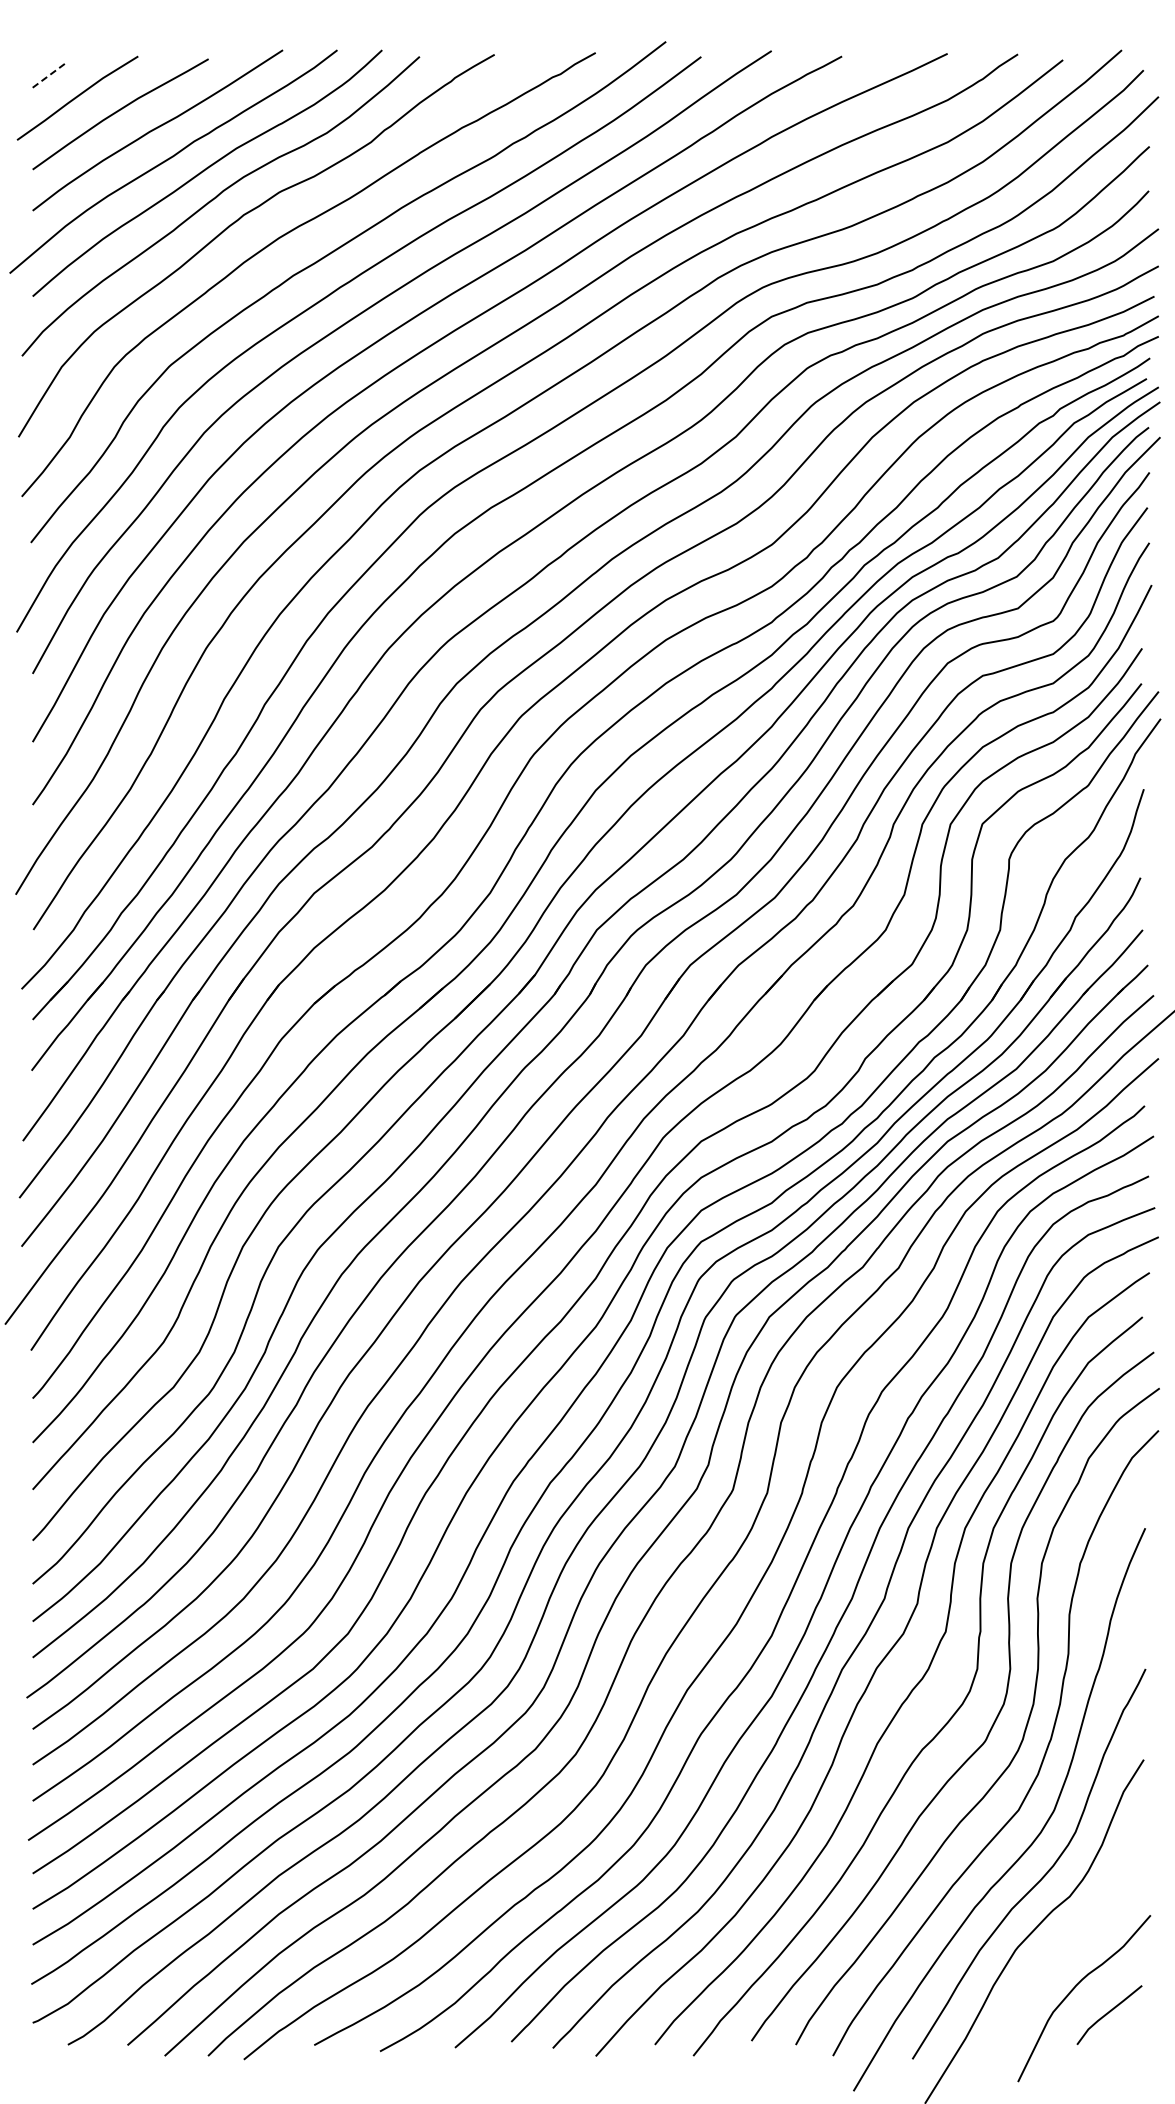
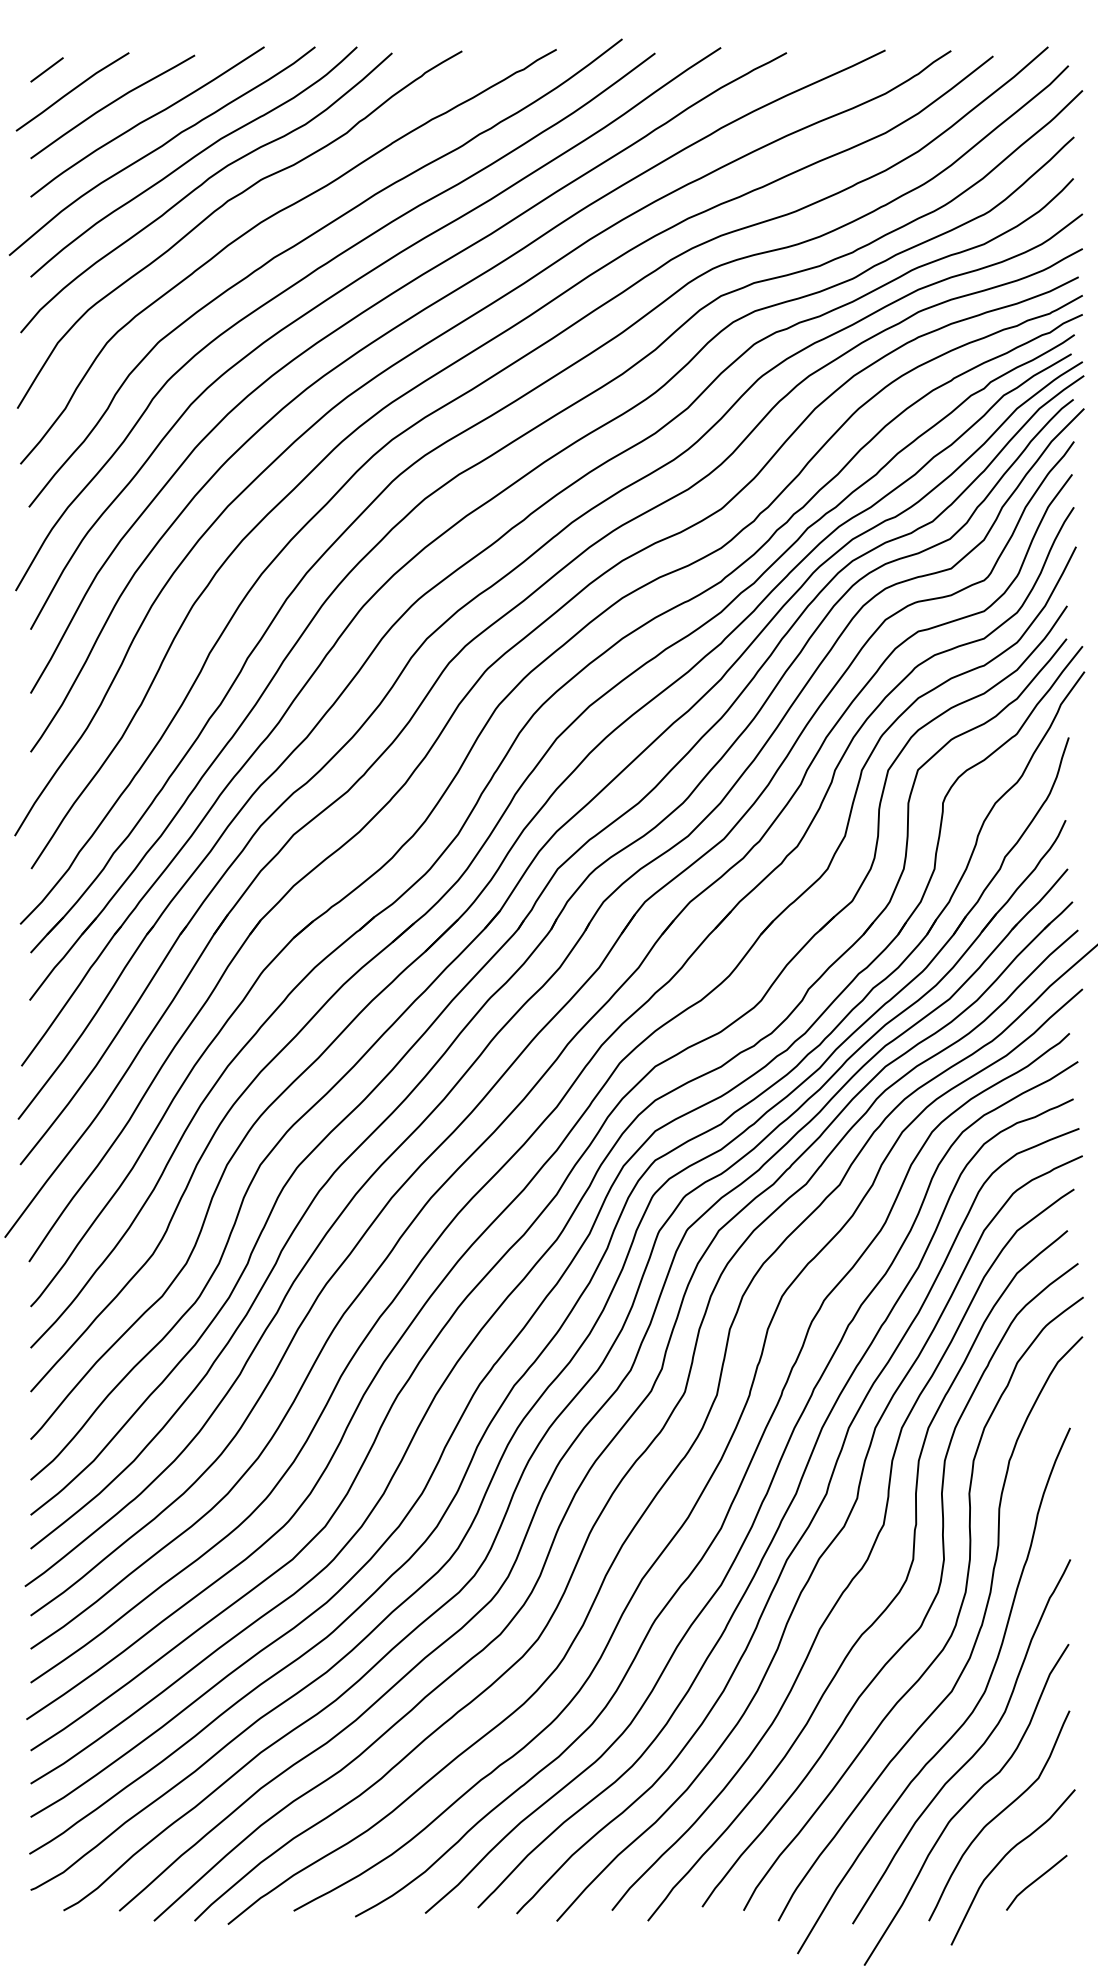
line: (50, 74) -> (47, 69), dashed -> solid
curve: (1069, 1942) -> (999, 1814), added

